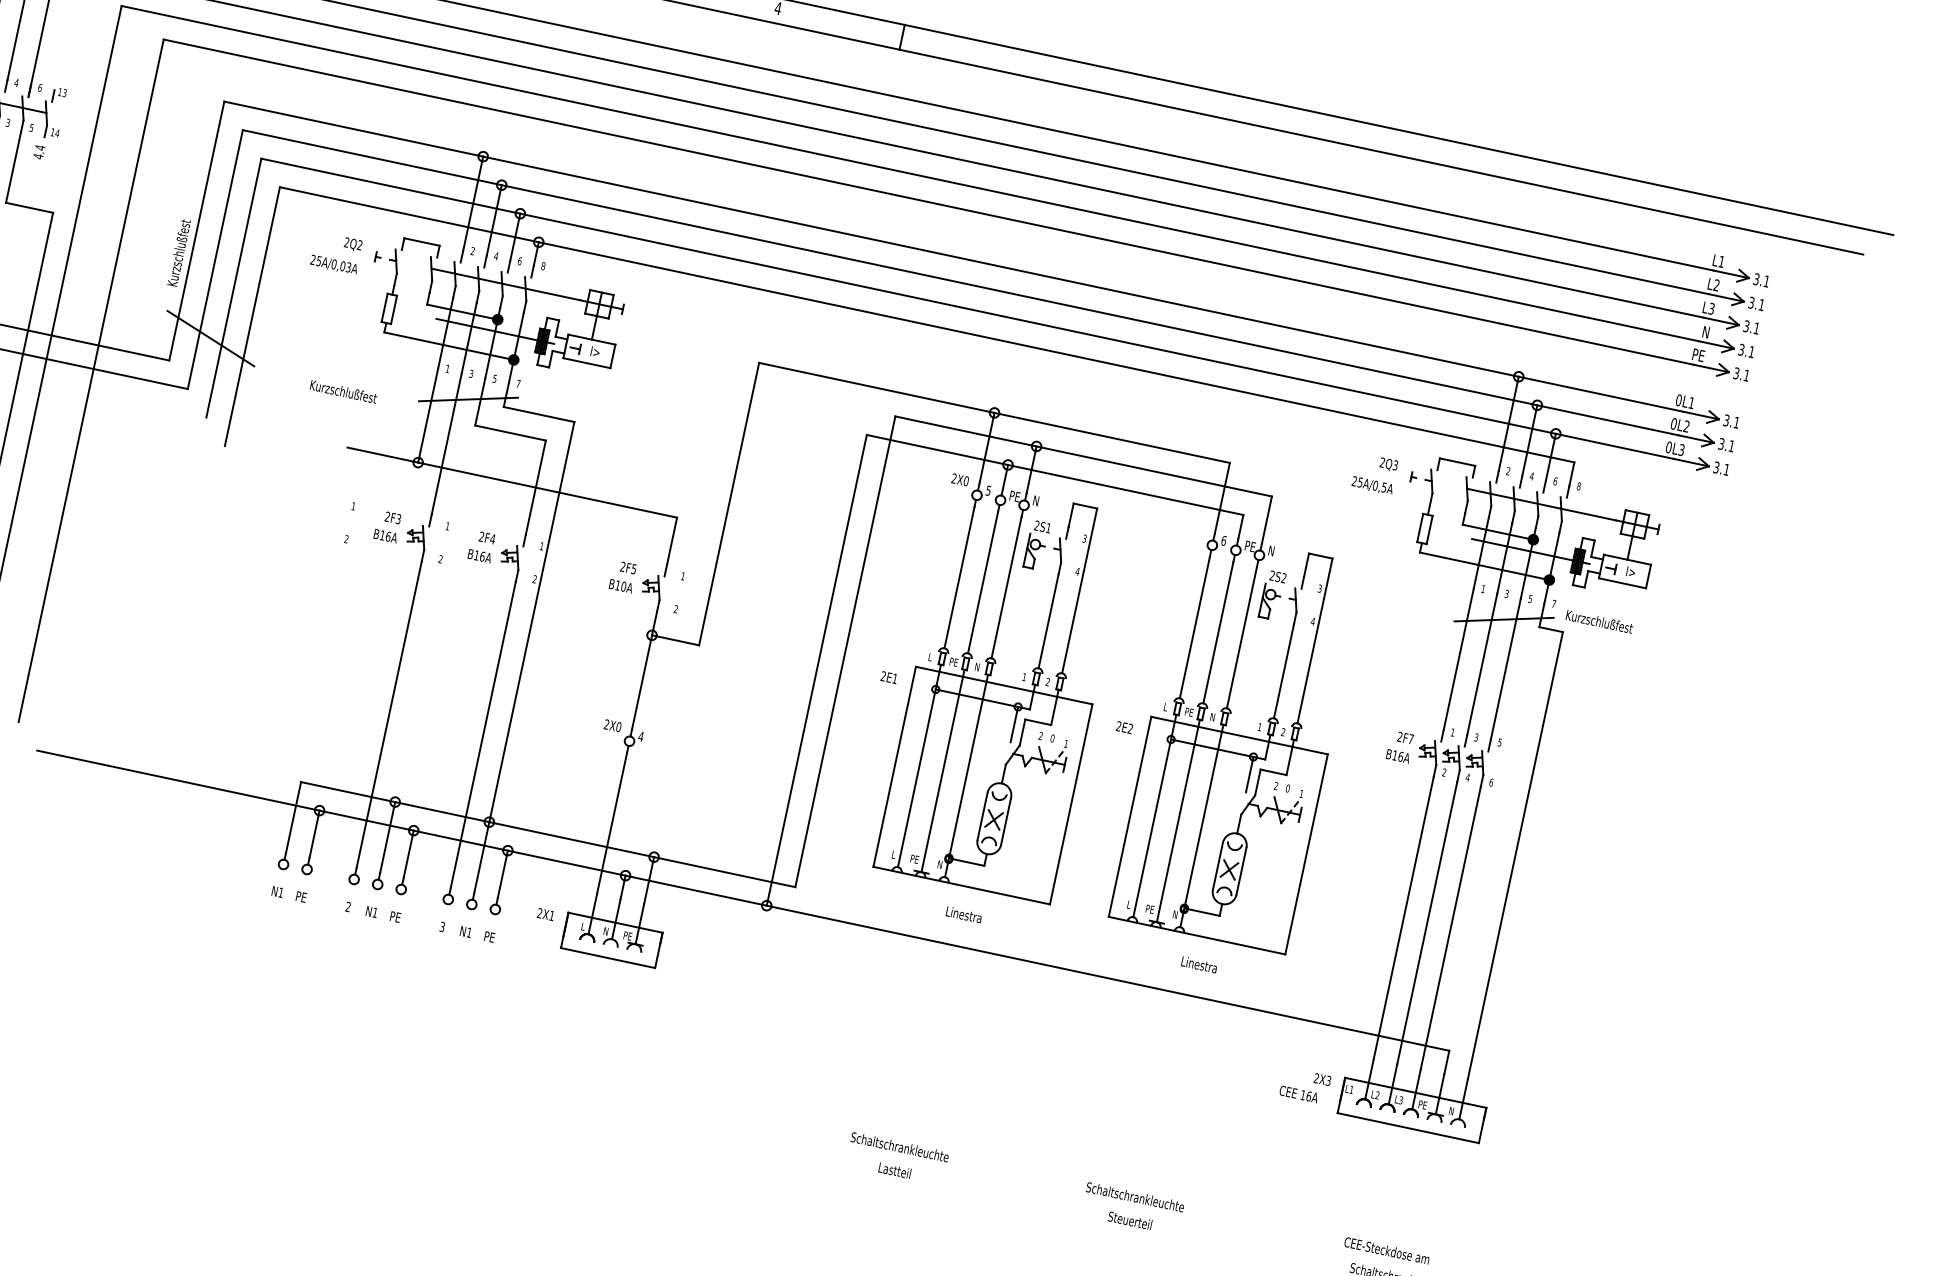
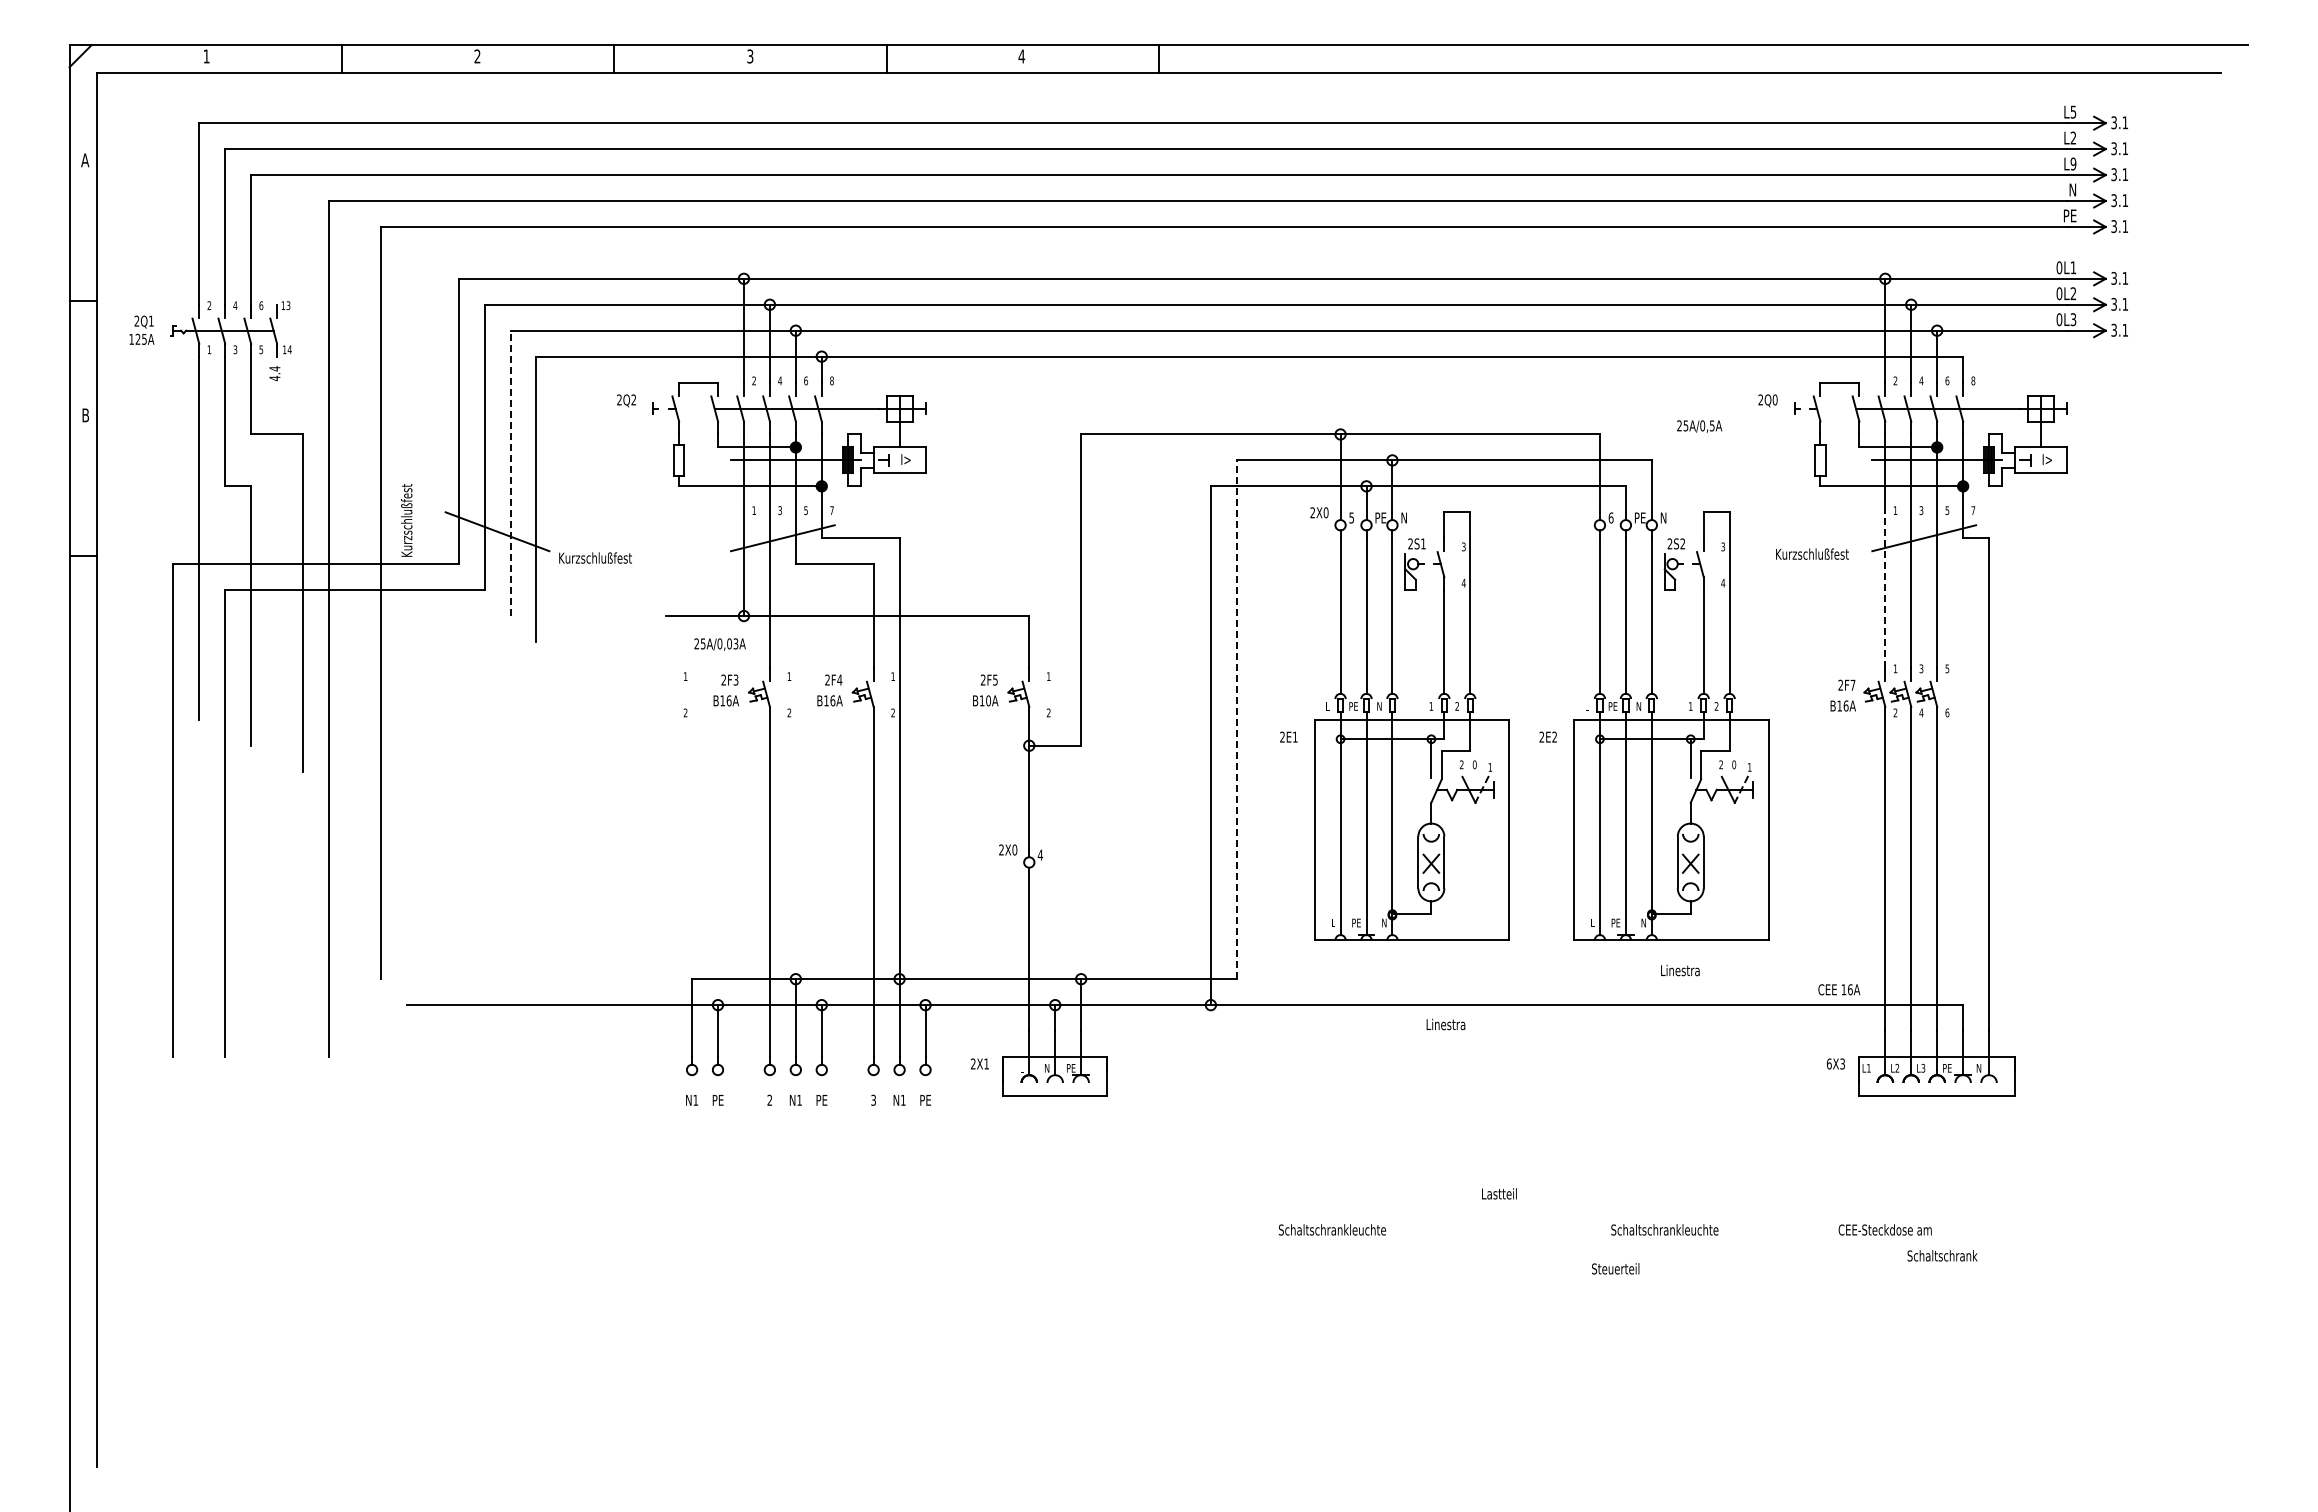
text: (178, 252) -> (406, 520), moved
text: (1721, 261) -> (2073, 111), L1 -> L5
text: (333, 264) -> (719, 644), moved
line: (233, 288) -> (510, 473), solid -> dashed
text: (1711, 308) -> (2073, 163), L3 -> L9
text: (343, 391) -> (595, 557), moved
text: (1394, 464) -> (1774, 399), 2Q3 -> 2Q0
text: (1372, 485) -> (1699, 426), moved
text: (1599, 621) -> (1812, 553), moved
line: (845, 651) -> (1236, 719), solid -> dashed
line: (1458, 659) -> (1885, 590), solid -> dashed
text: (963, 914) -> (1445, 1024), moved
text: (1315, 1077) -> (1828, 1063), 2X3 -> 6X3
text: (1299, 1094) -> (1839, 989), moved
text: (899, 1146) -> (1331, 1229), moved
text: (895, 1170) -> (1499, 1193), moved
text: (1130, 1220) -> (1615, 1268), moved
text: (1386, 1250) -> (1884, 1229), moved

